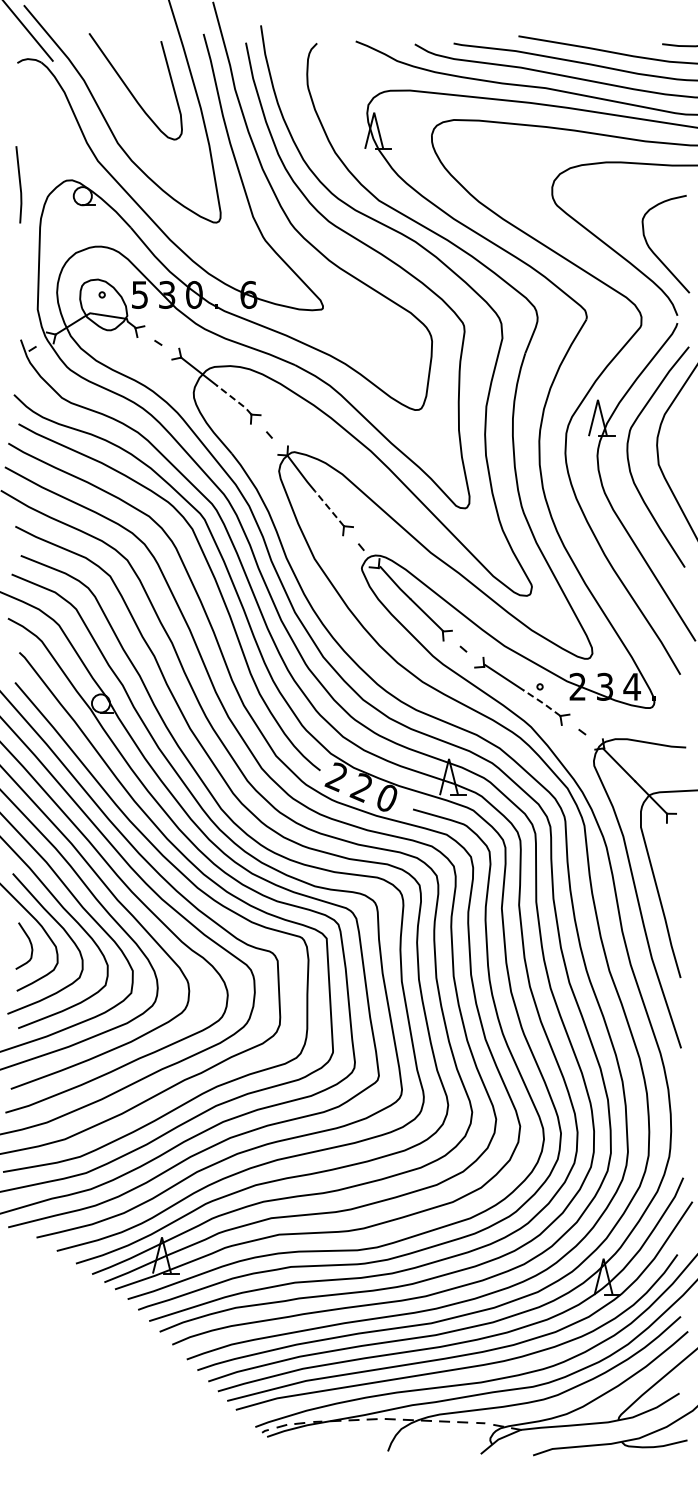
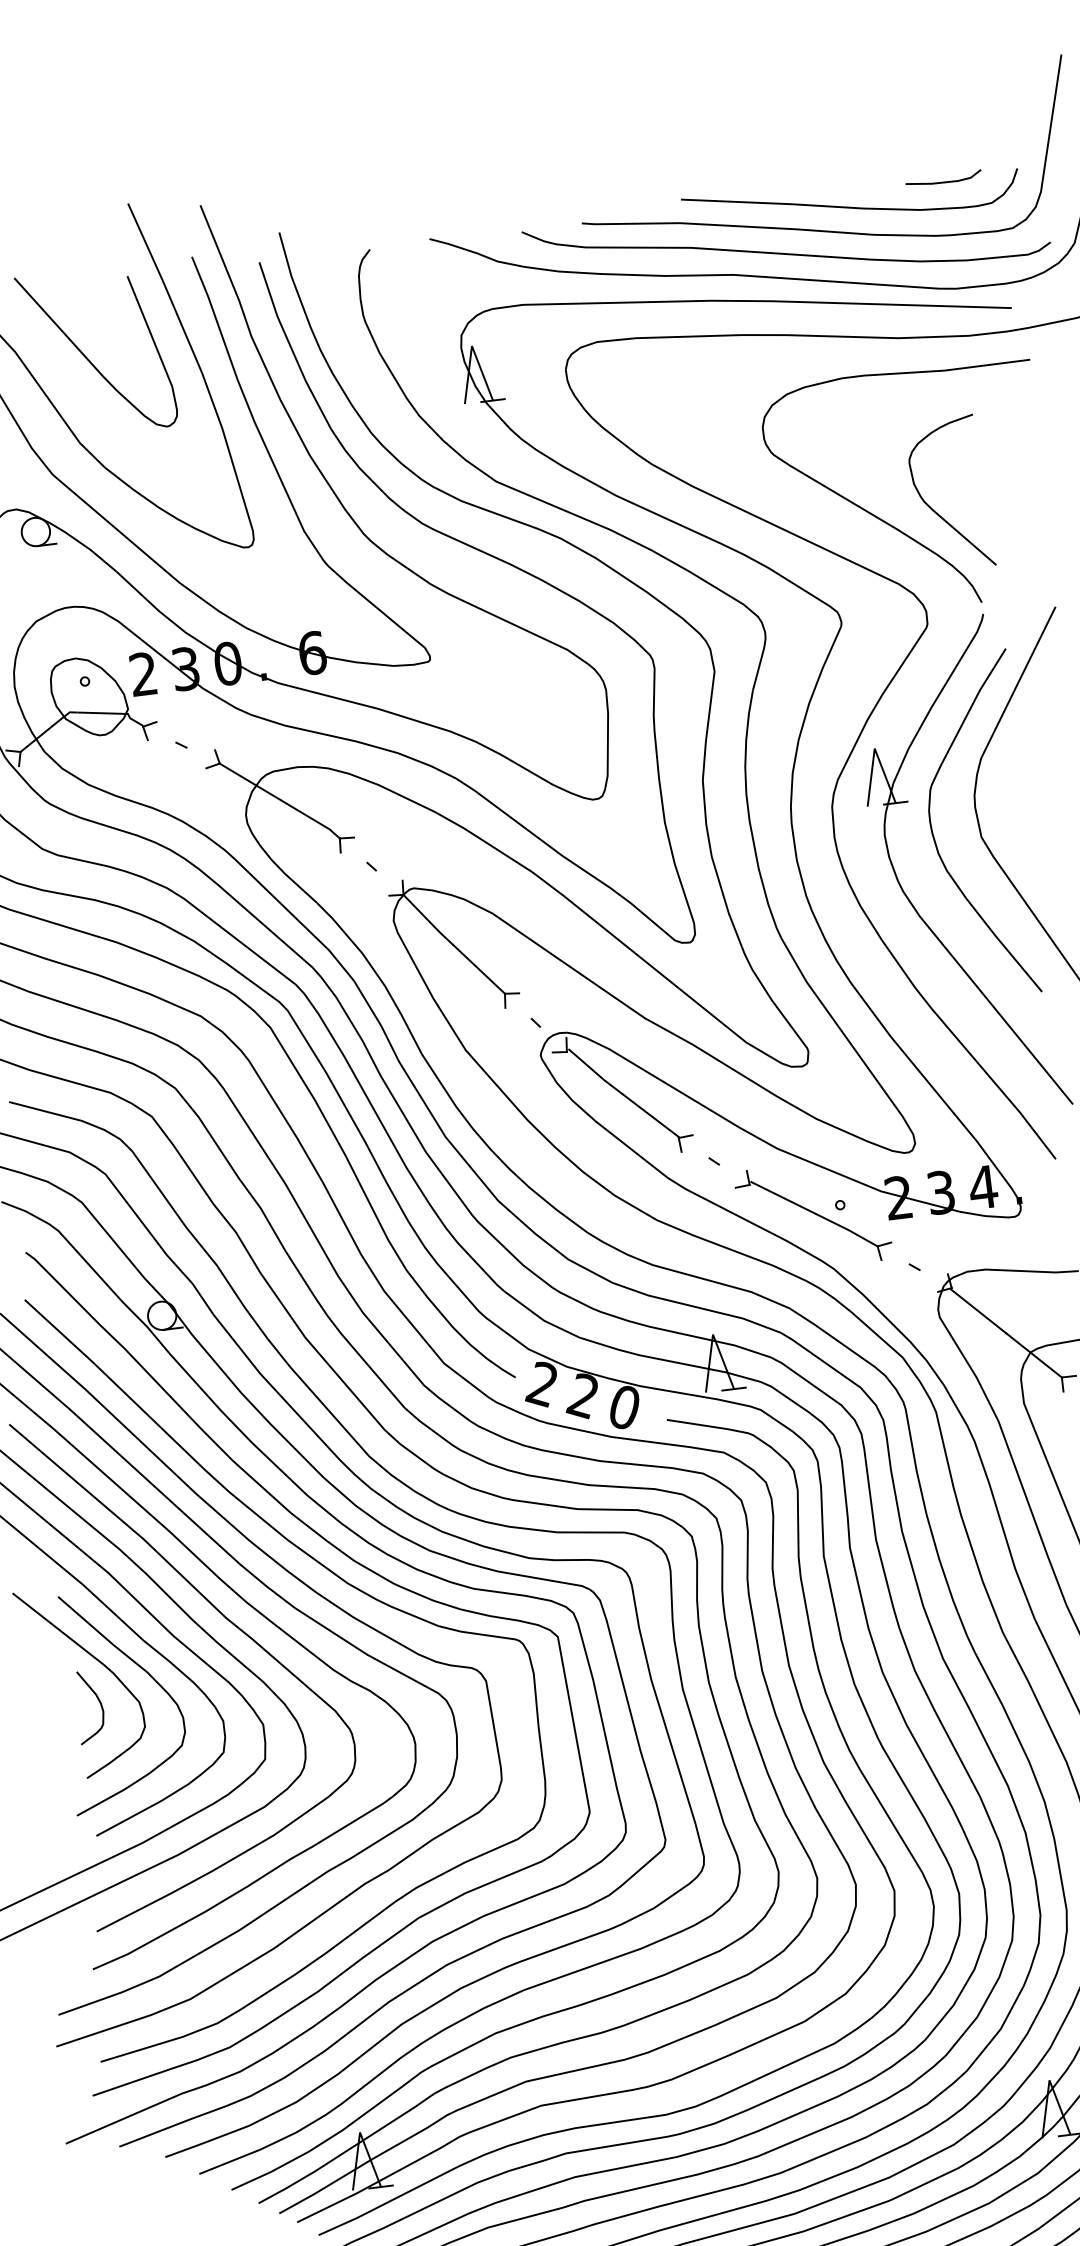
text: (139, 294) -> (142, 673), 5 -> 2
line: (234, 399) -> (310, 818), dashed -> solid
line: (329, 508) -> (479, 969), dashed -> solid
line: (542, 702) -> (847, 1228), dashed -> solid

